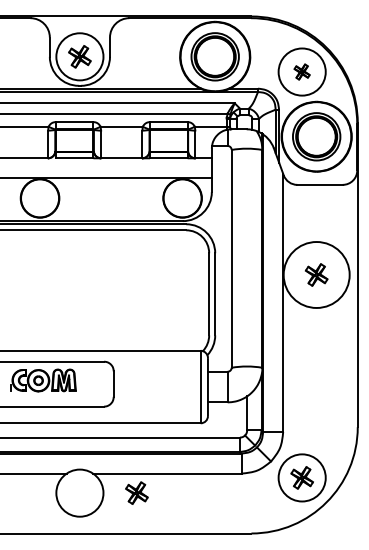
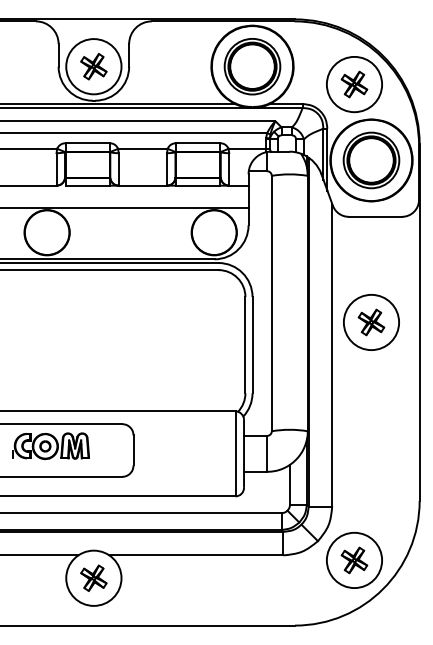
part: (301, 71) -> (353, 83), size x1.43
circle: (316, 274) -> (371, 321), size x0.71
part: (136, 492) -> (93, 577), moved

